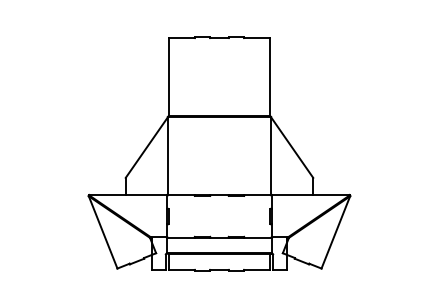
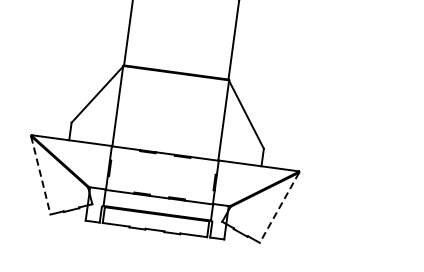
line: (103, 232) -> (41, 175), solid -> dashed
line: (335, 232) -> (279, 207), solid -> dashed

